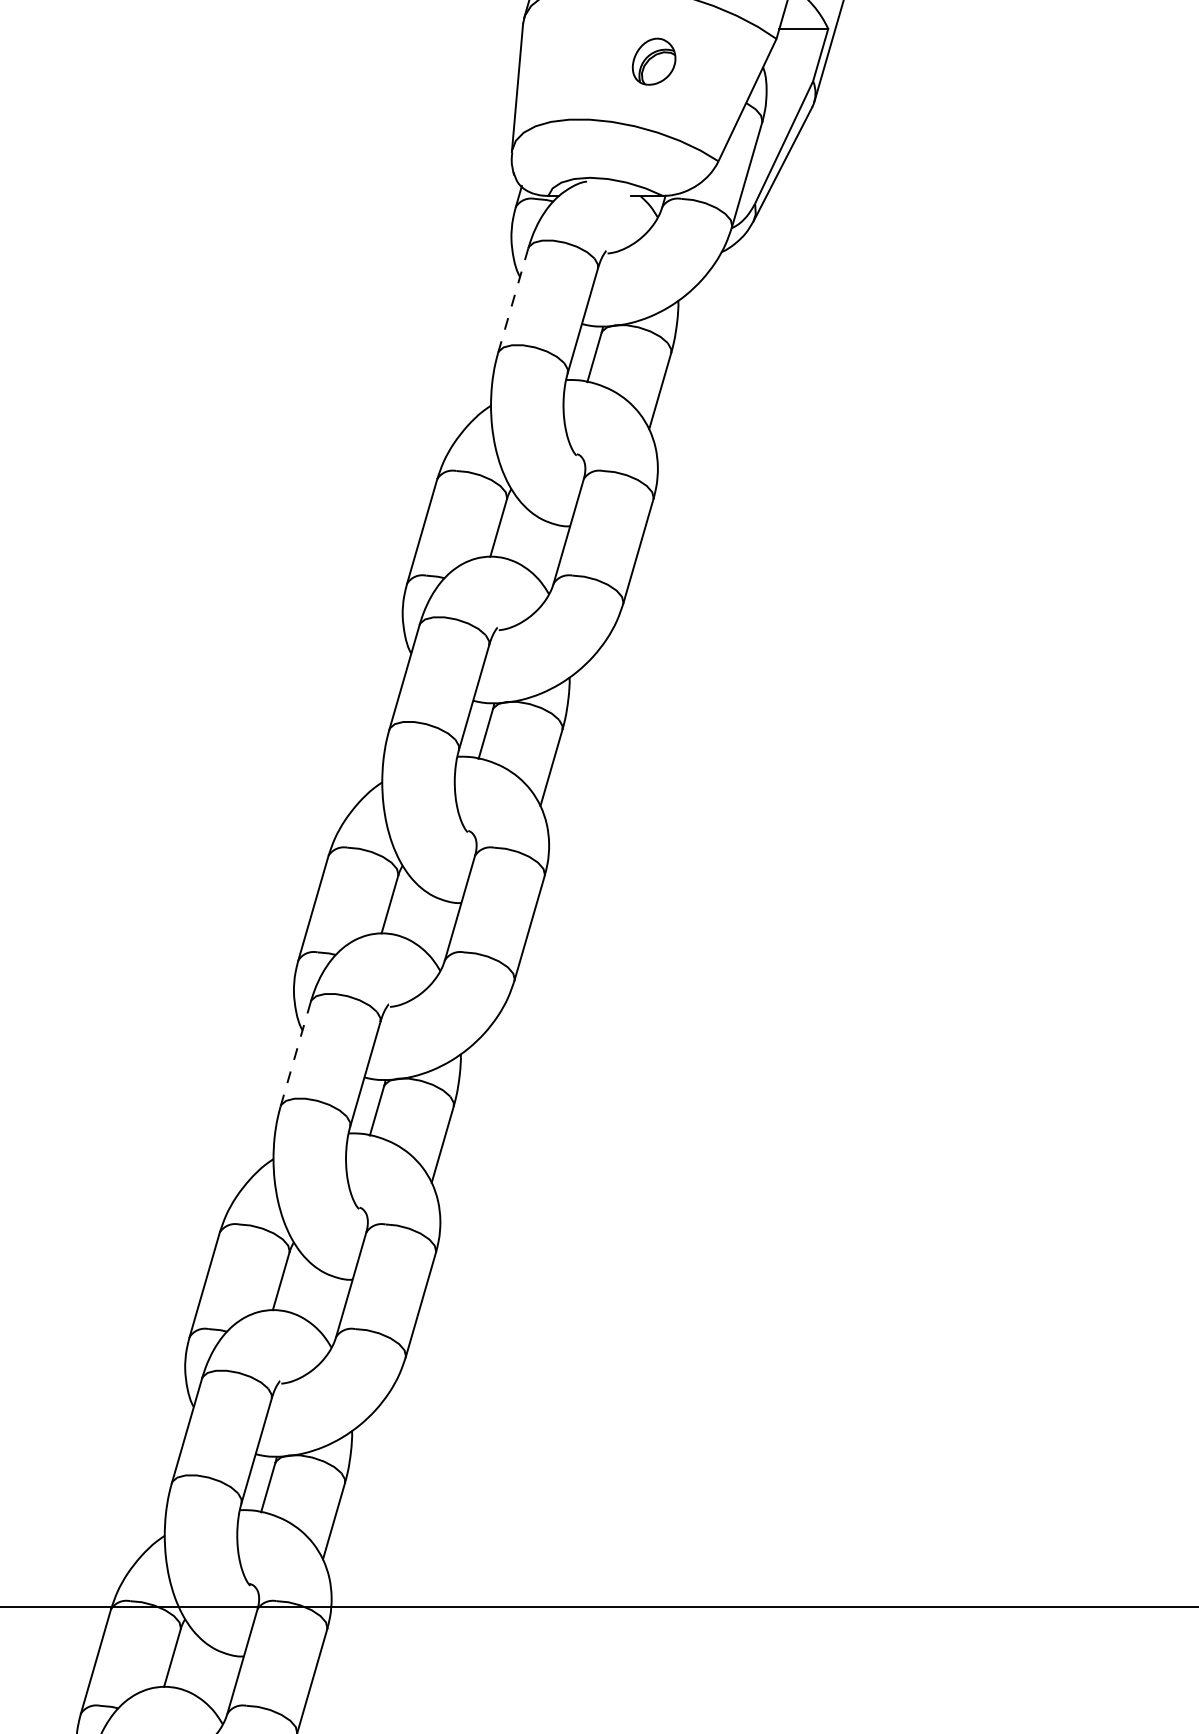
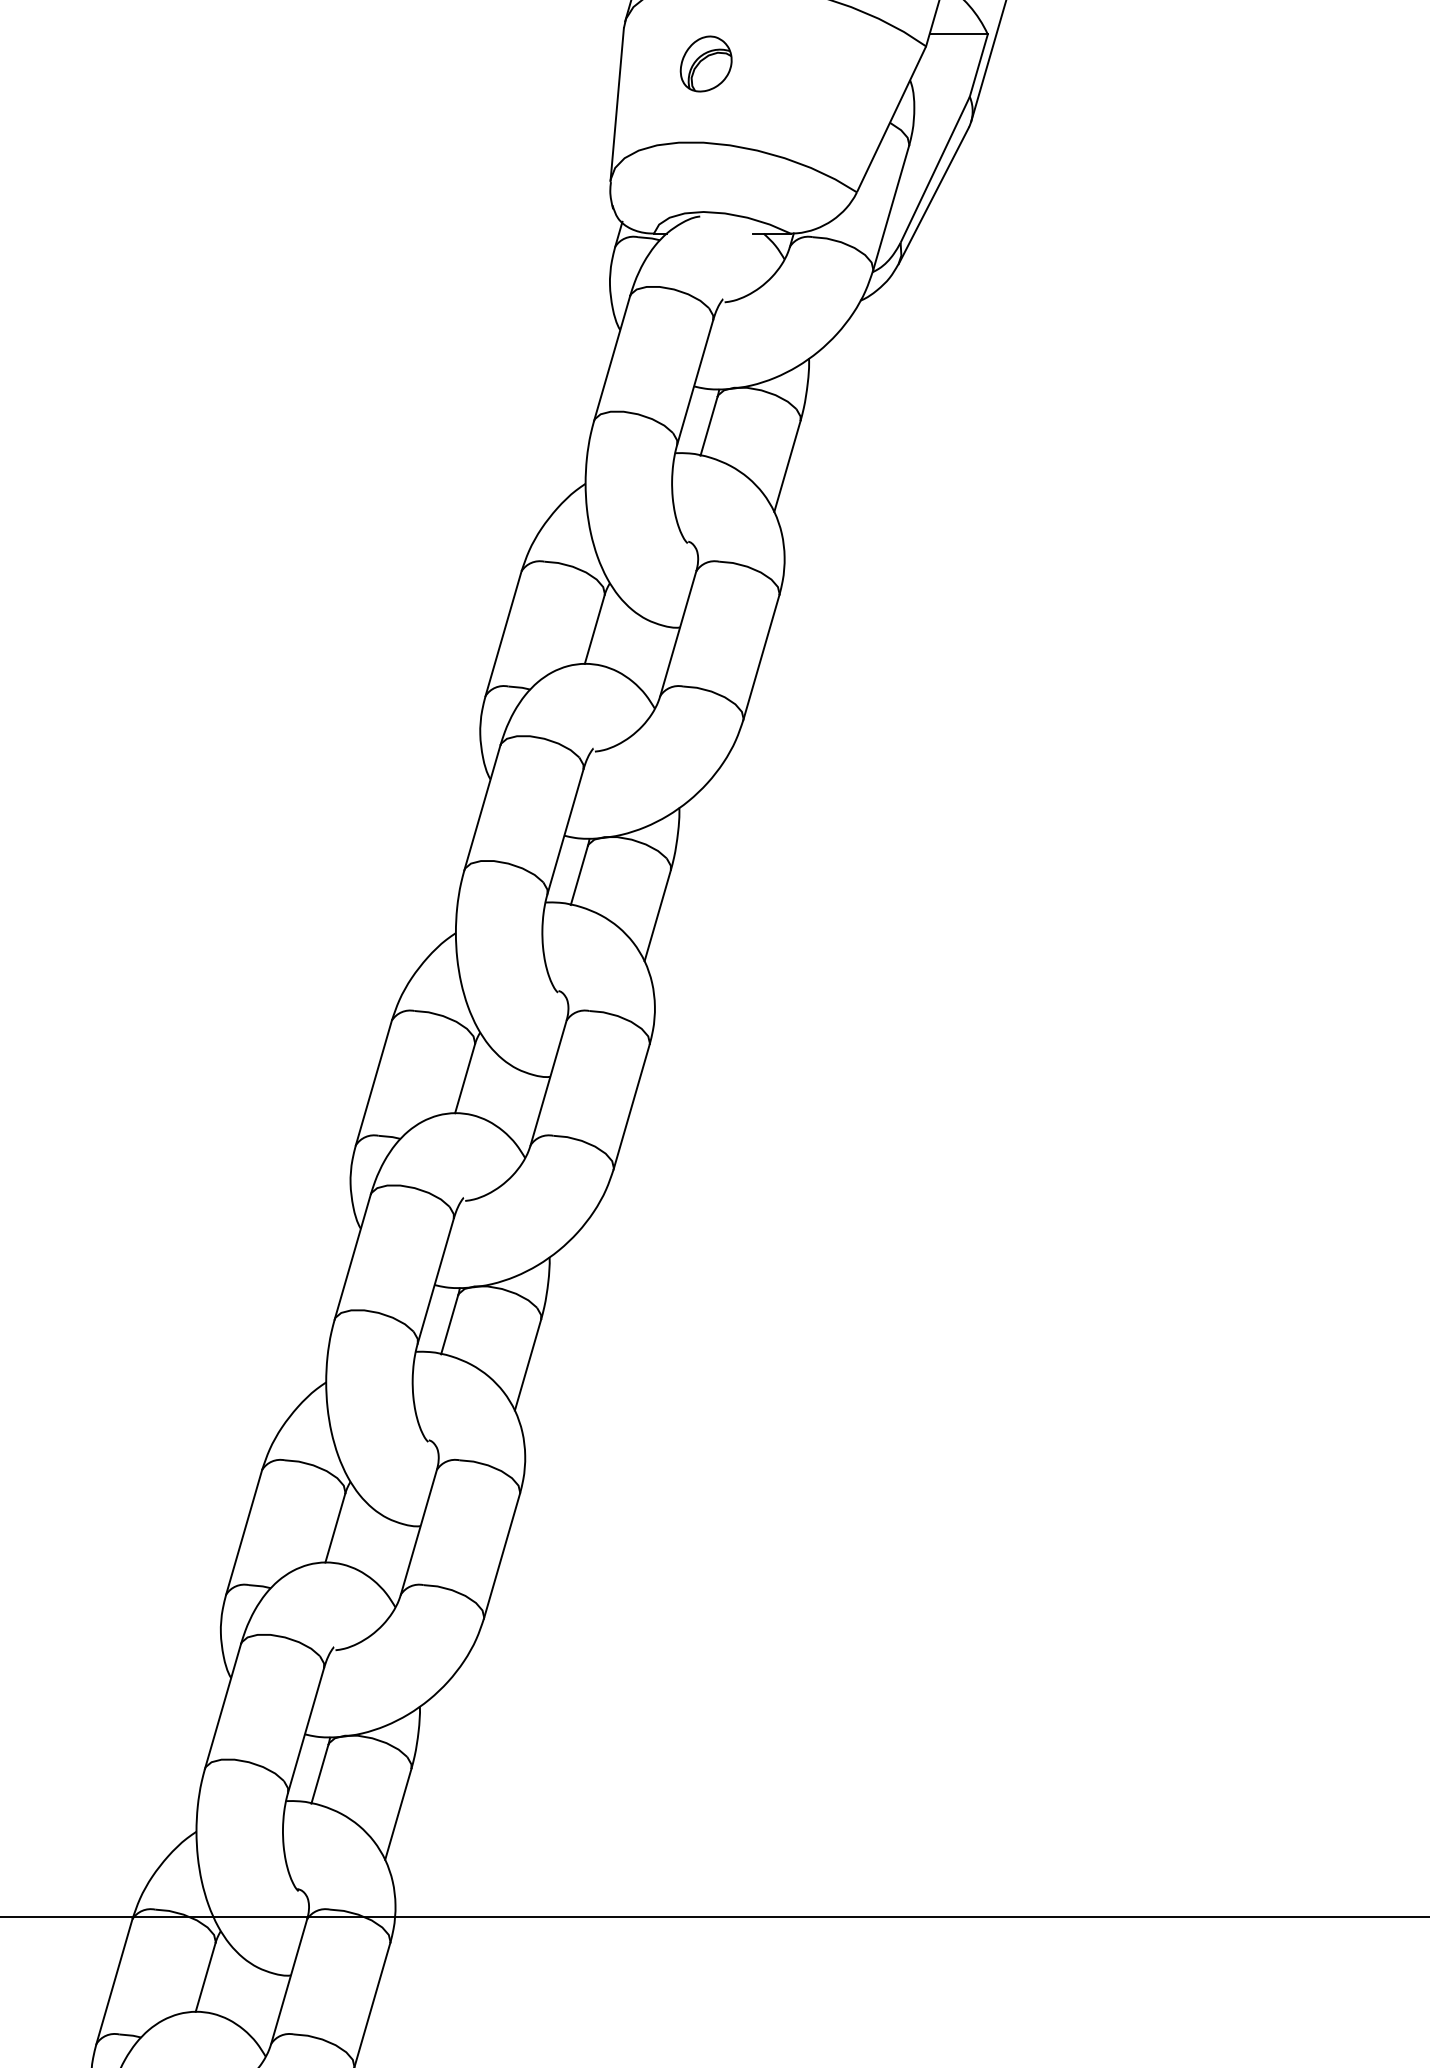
part: (653, 61) -> (705, 63), moved
line: (513, 301) -> (612, 359), dashed -> solid
line: (295, 1054) -> (352, 1257), dashed -> solid

